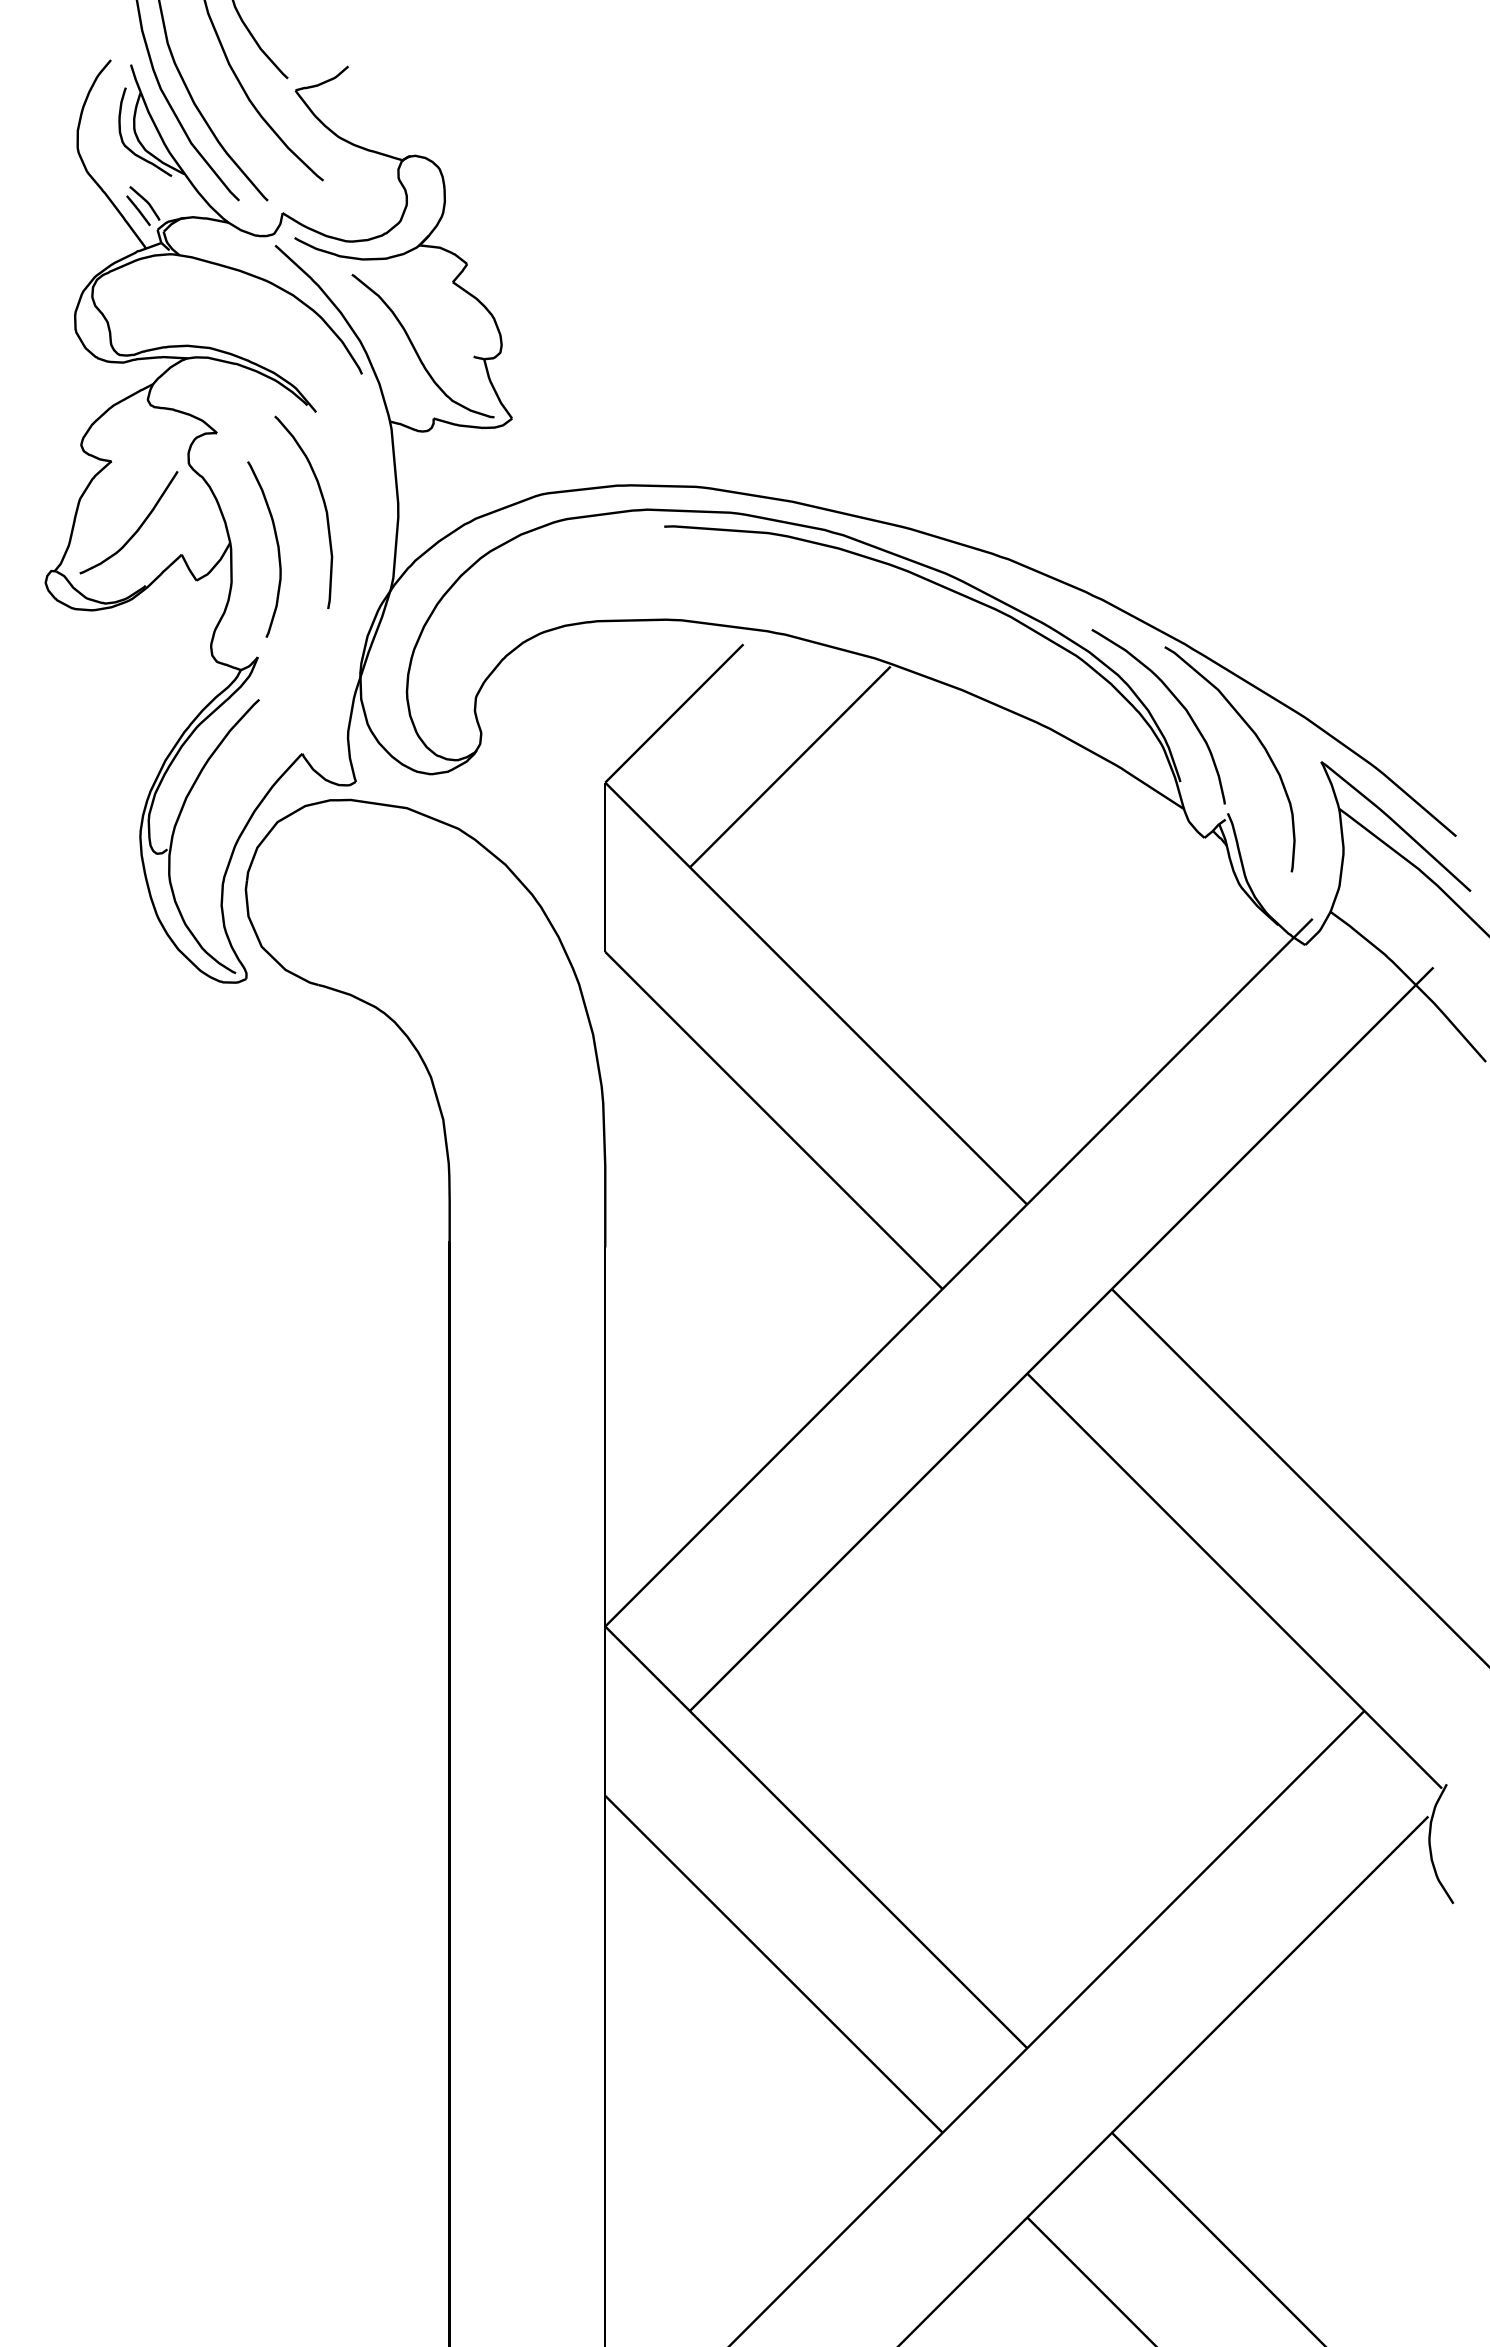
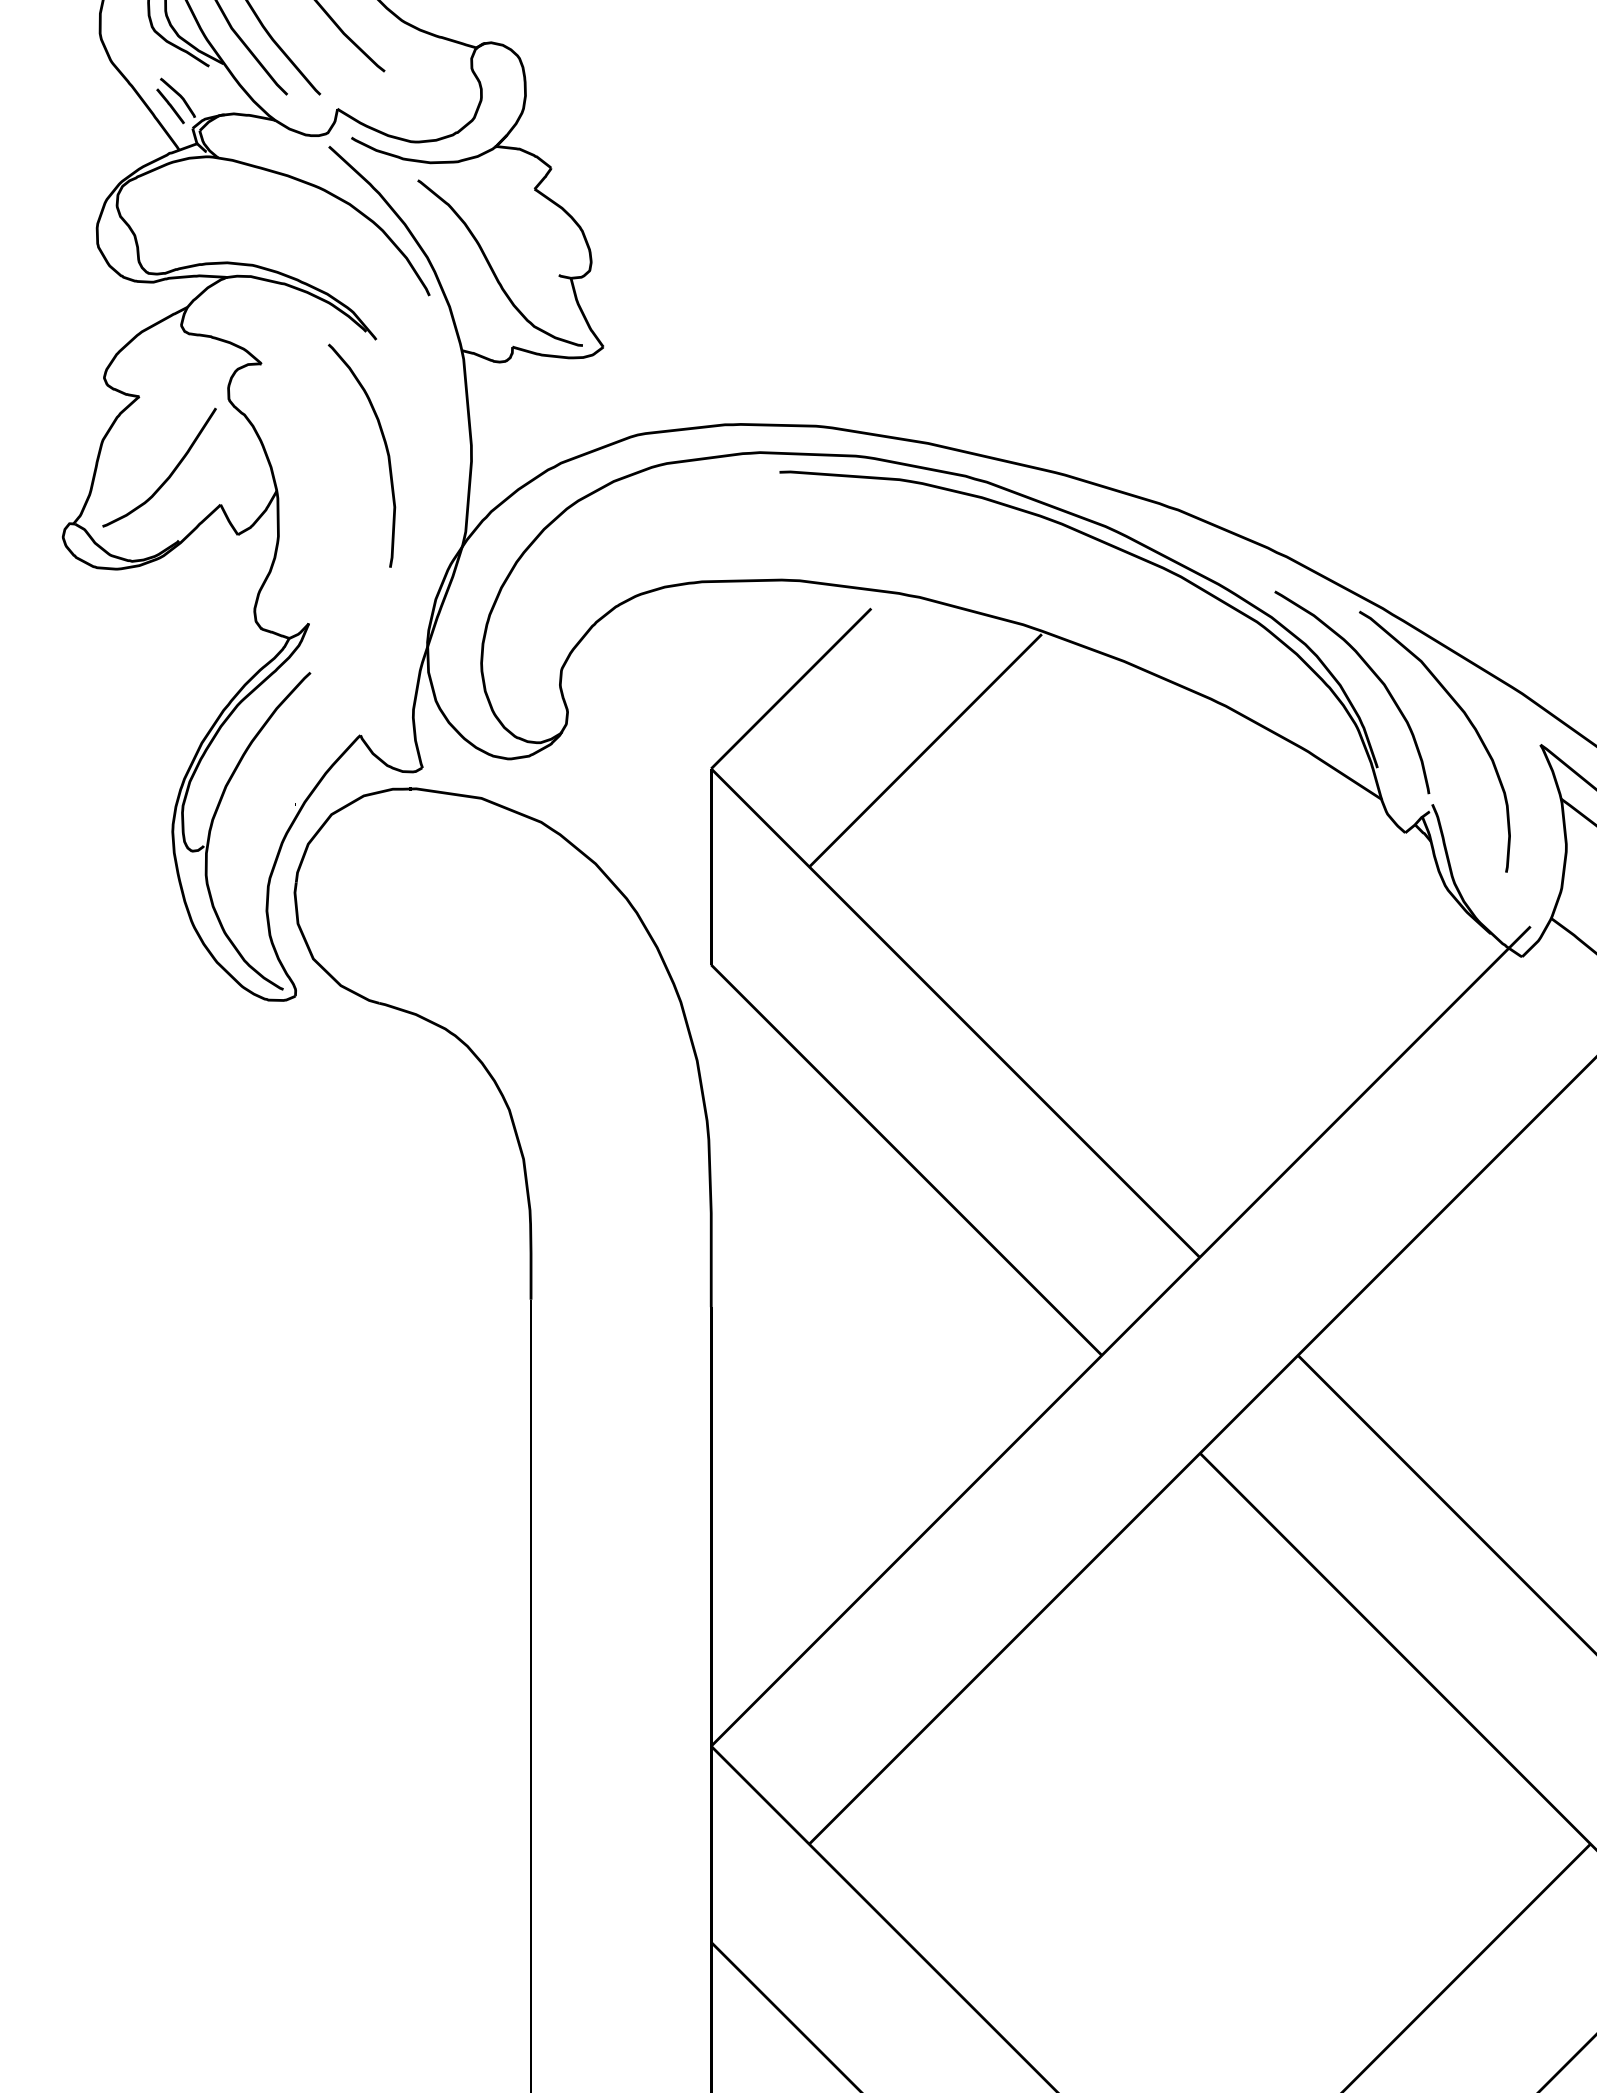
curve: (276, 544) -> (330, 492), removed

